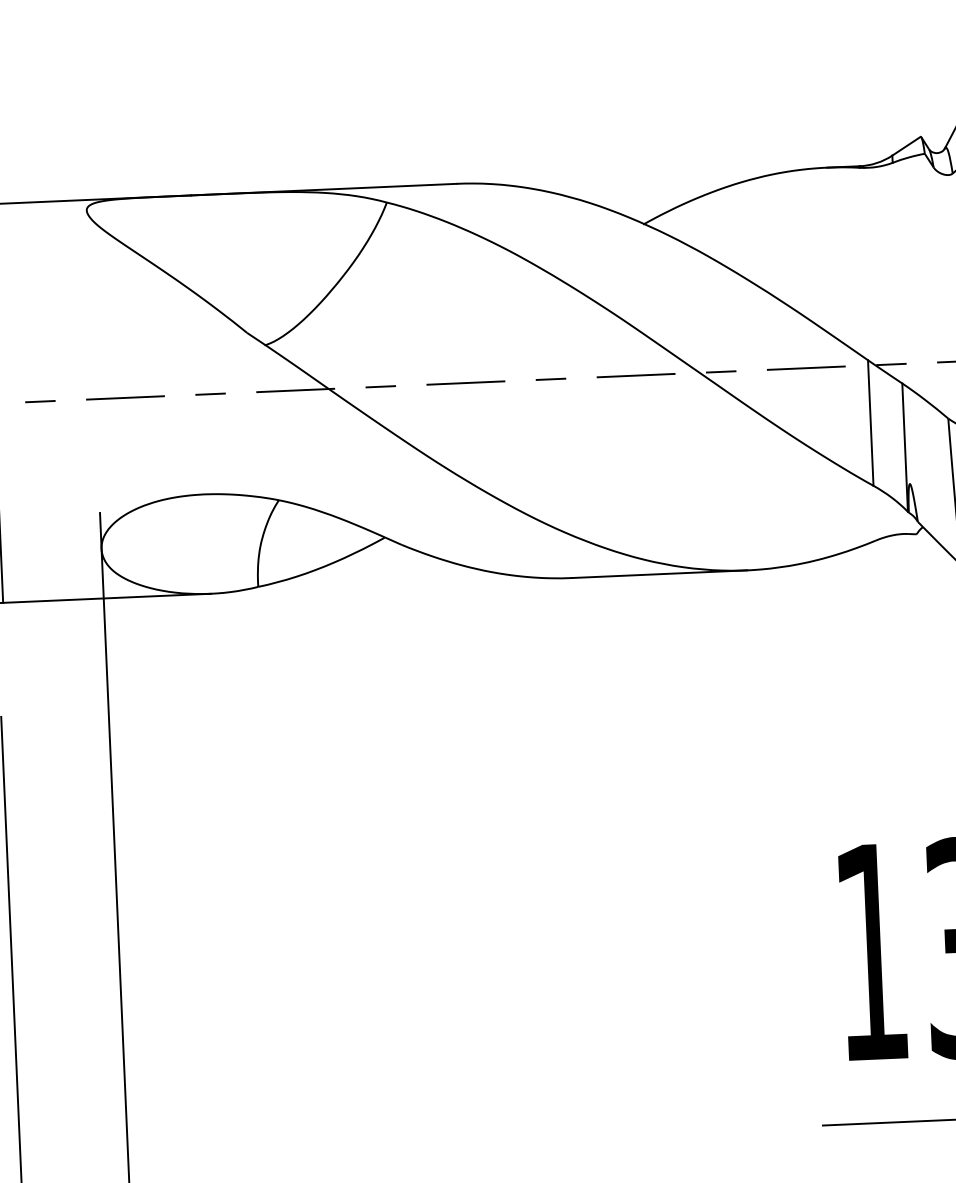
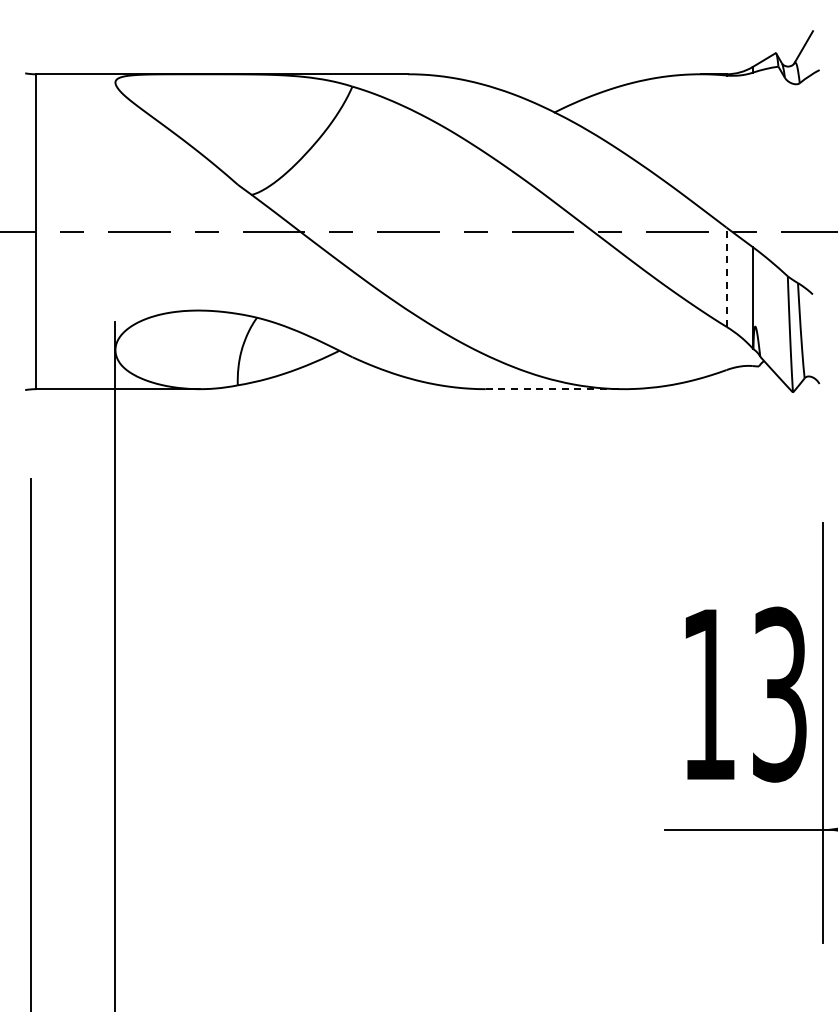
line: (870, 423) -> (726, 277), solid -> dashed
line: (660, 574) -> (555, 389), solid -> dashed

